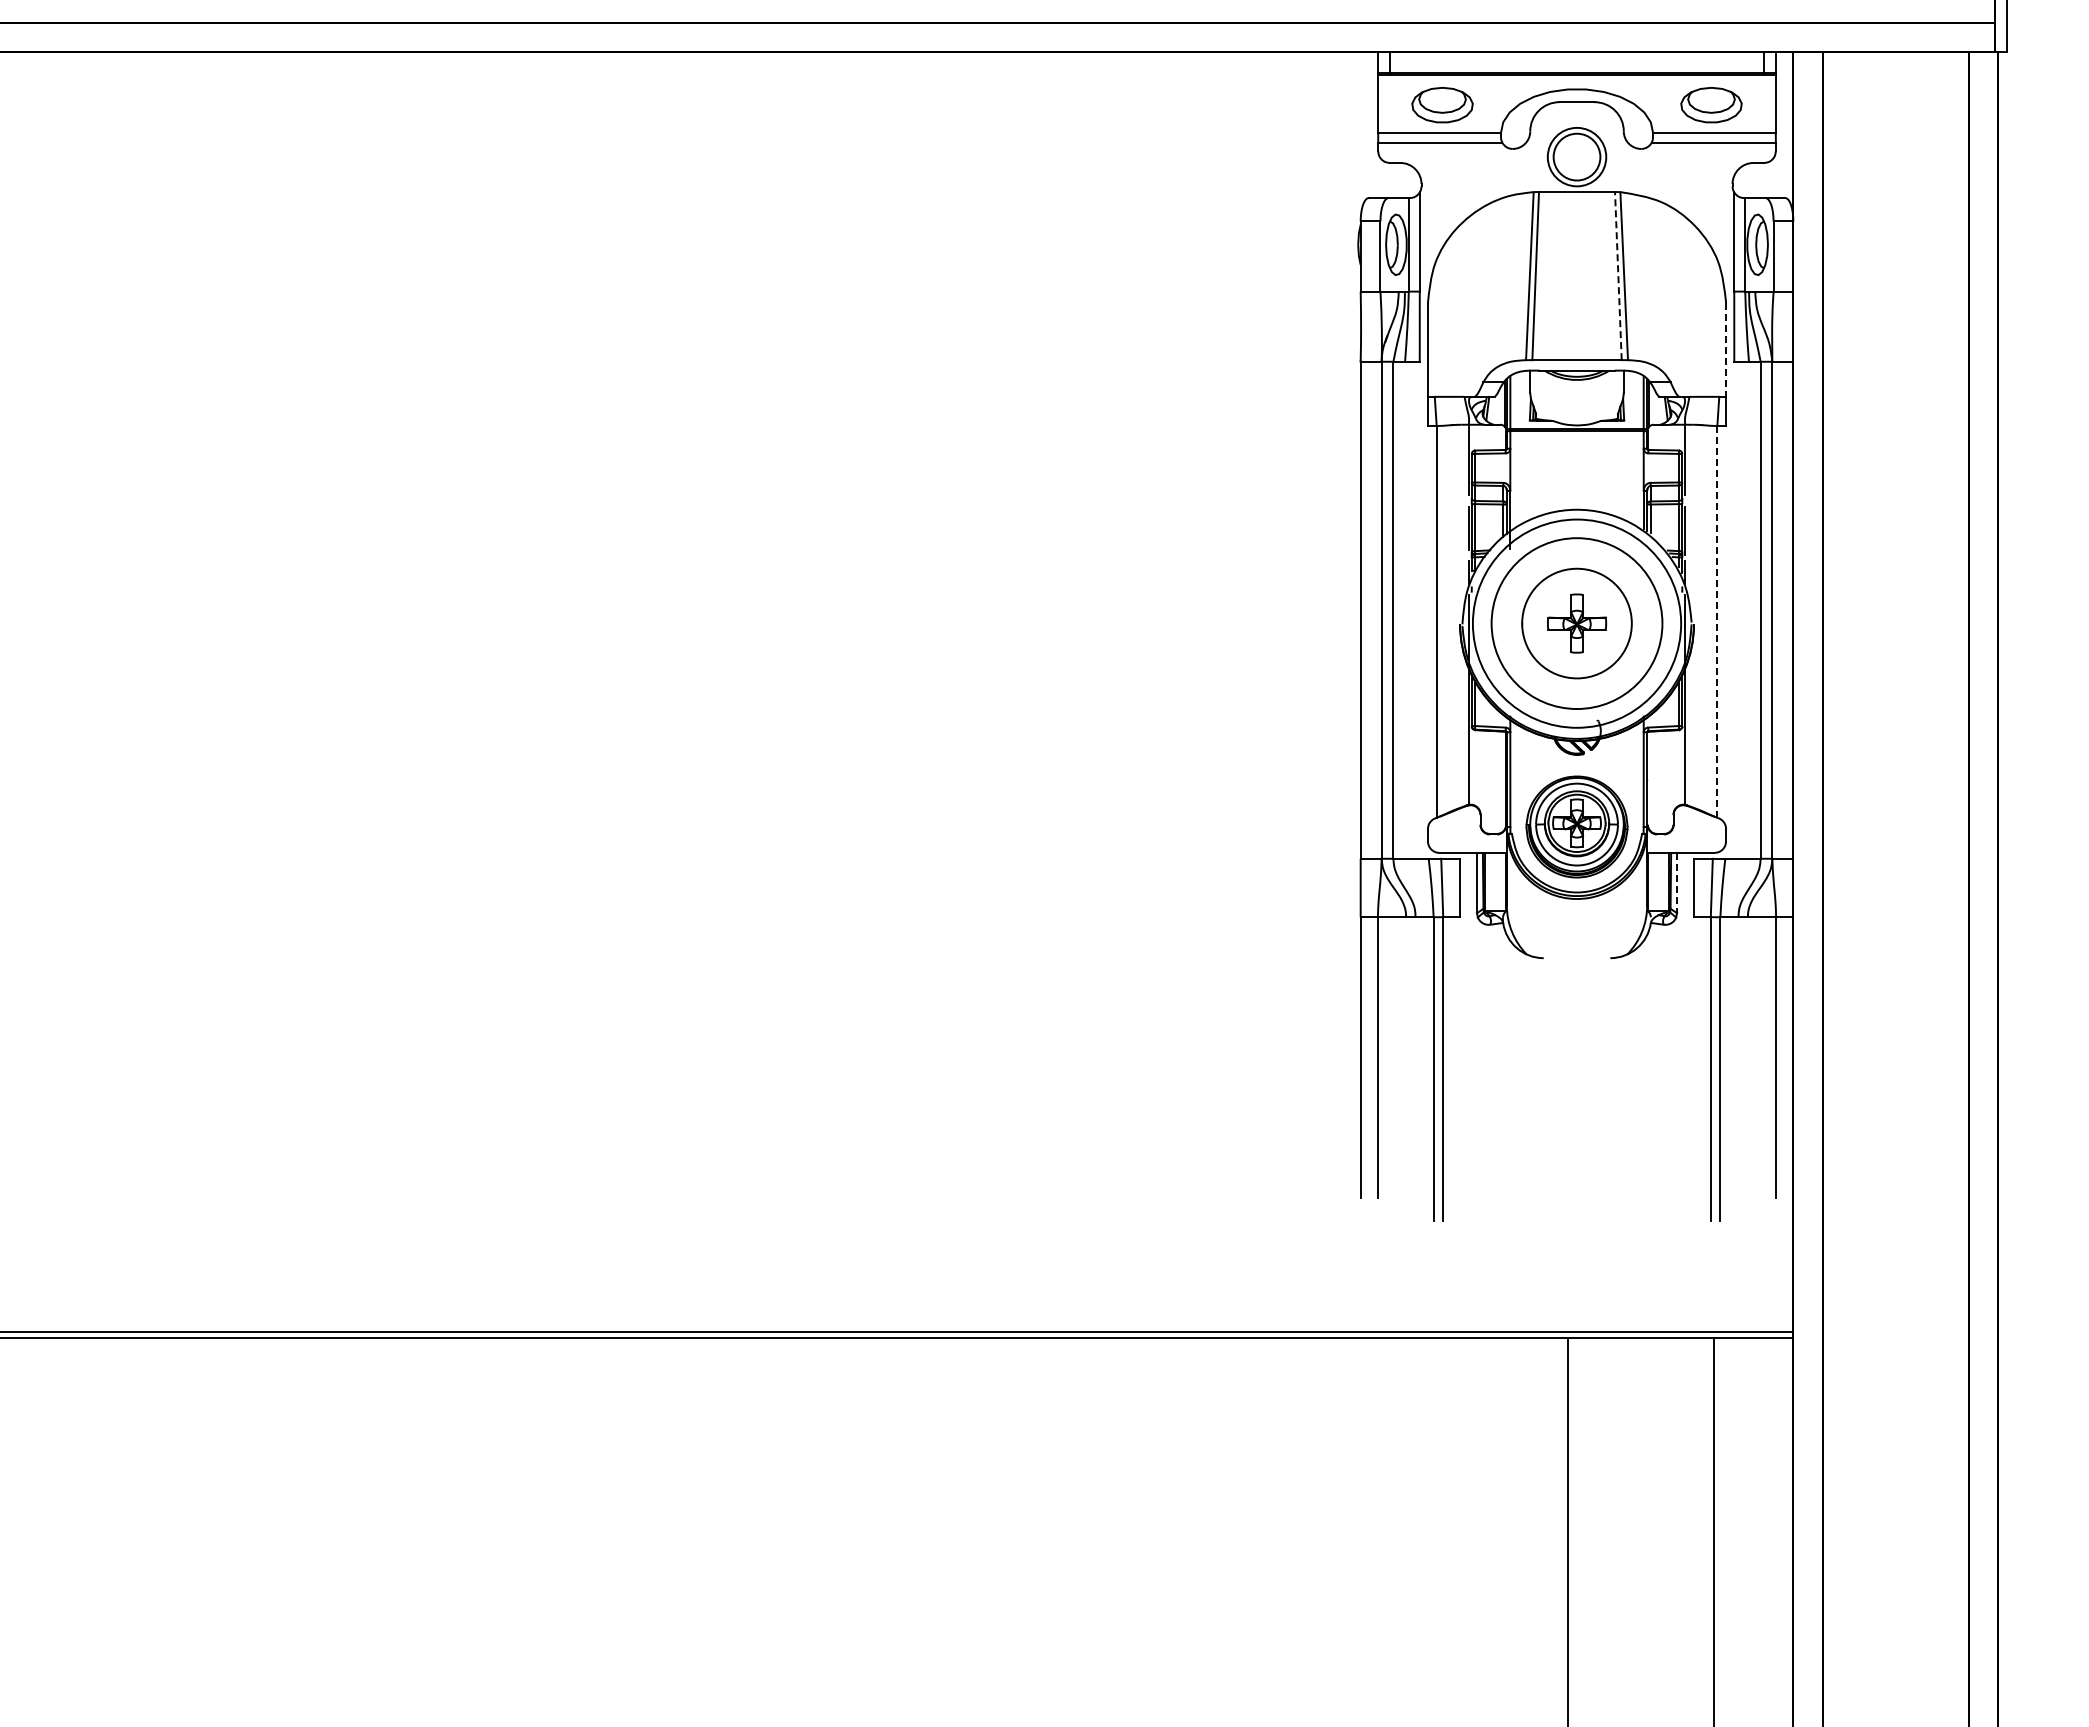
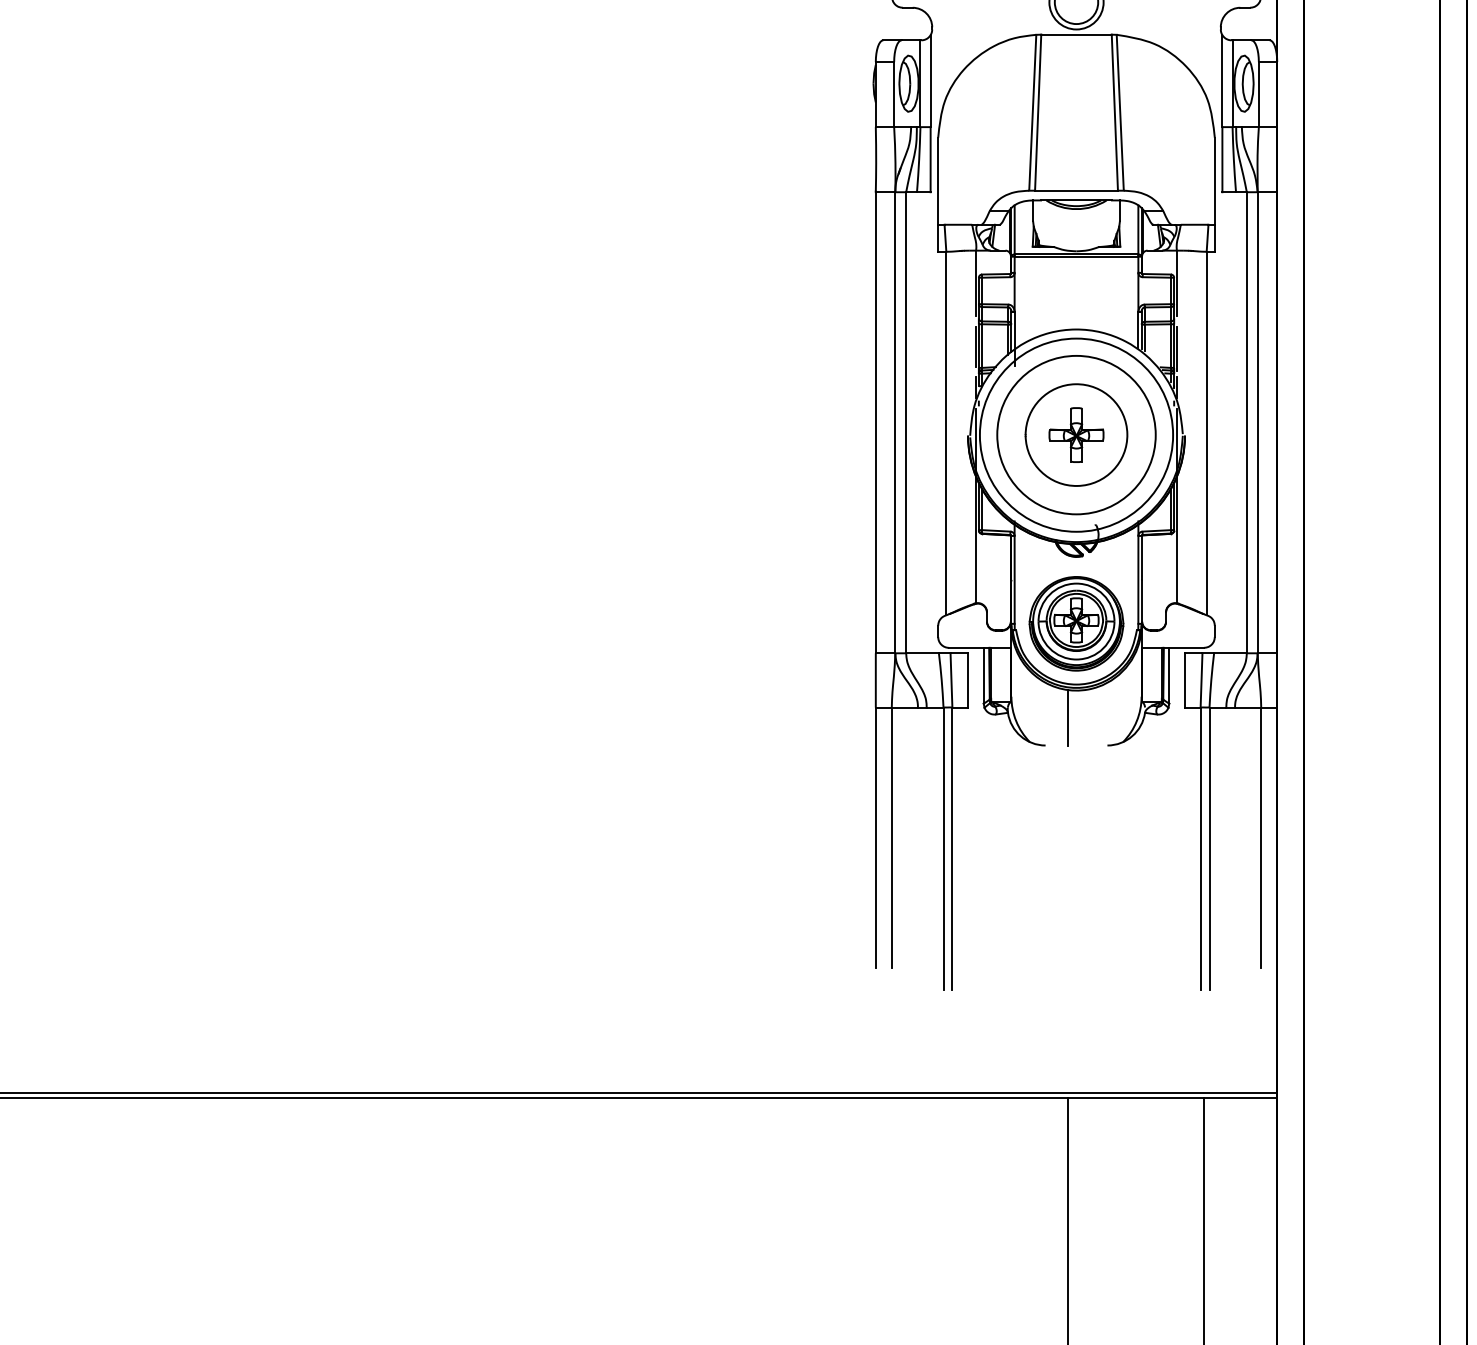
line: (1618, 275) -> (1114, 112), dashed -> solid
line: (1726, 349) -> (1215, 180), dashed -> solid
line: (1717, 621) -> (1206, 433), dashed -> solid
line: (1677, 883) -> (1169, 676), dashed -> solid
line: (1568, 928) -> (1068, 717), added

